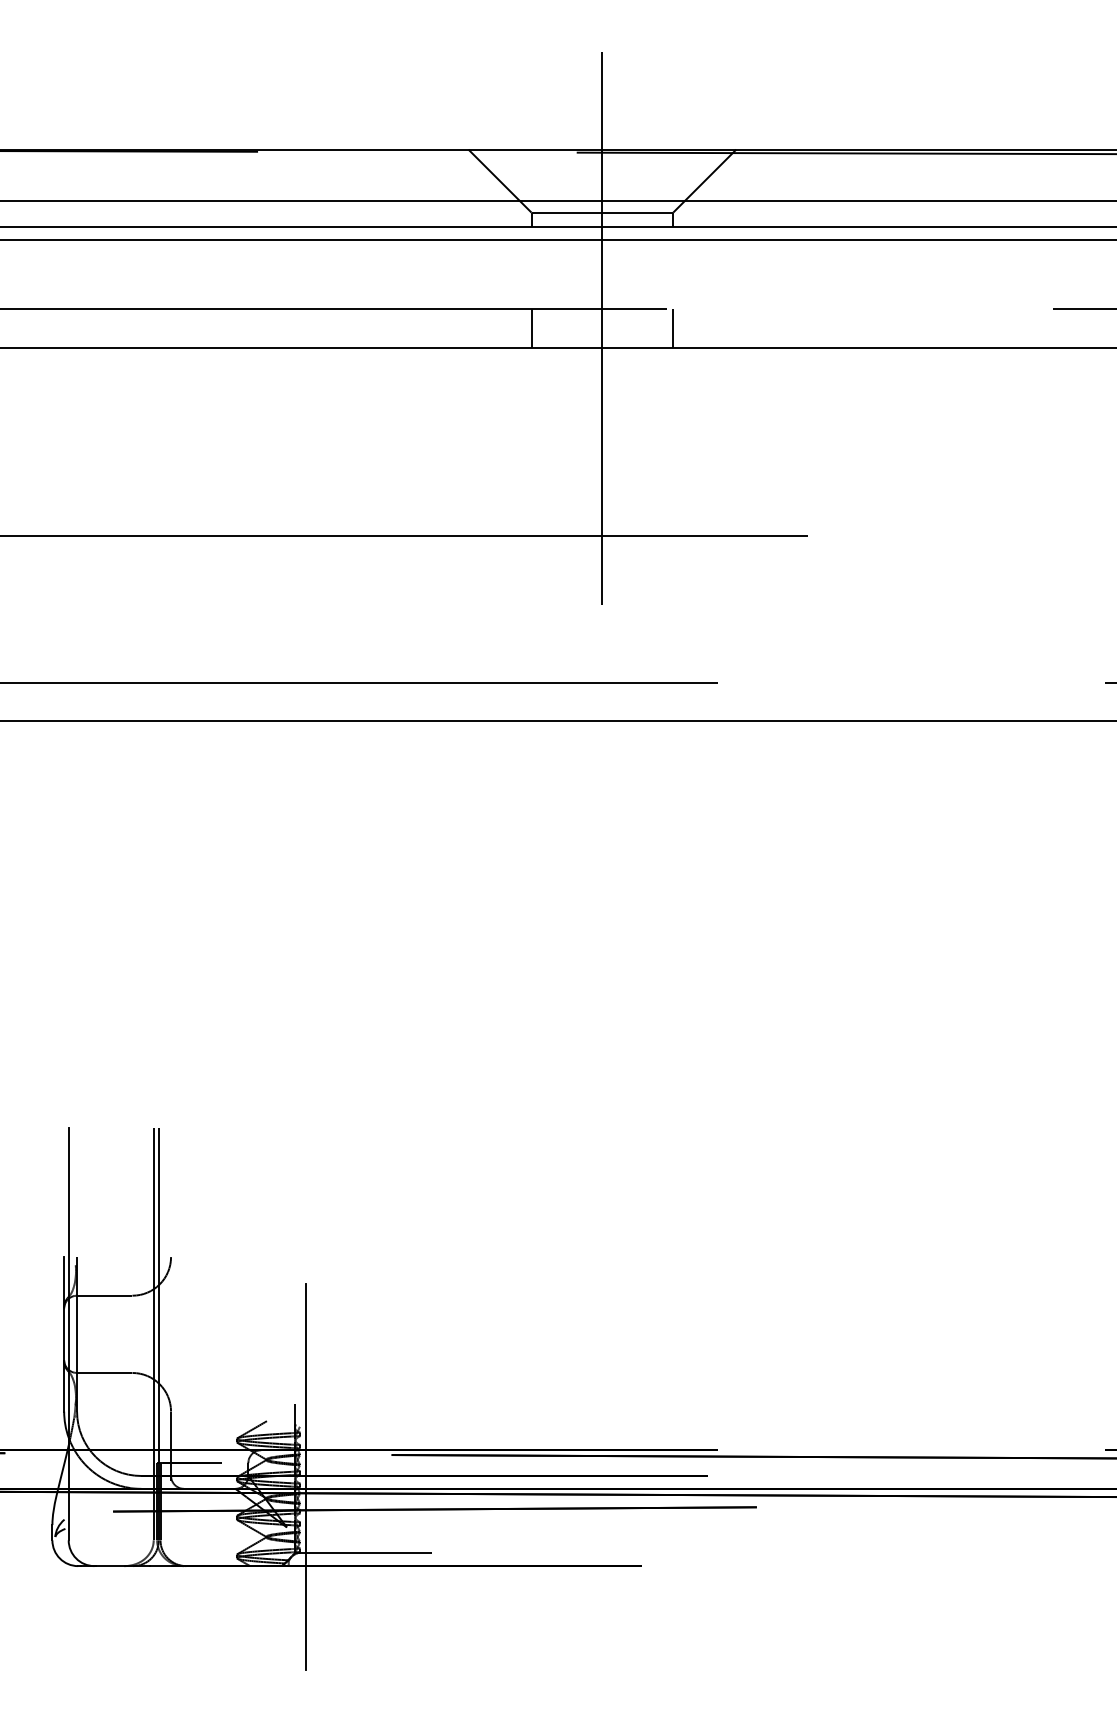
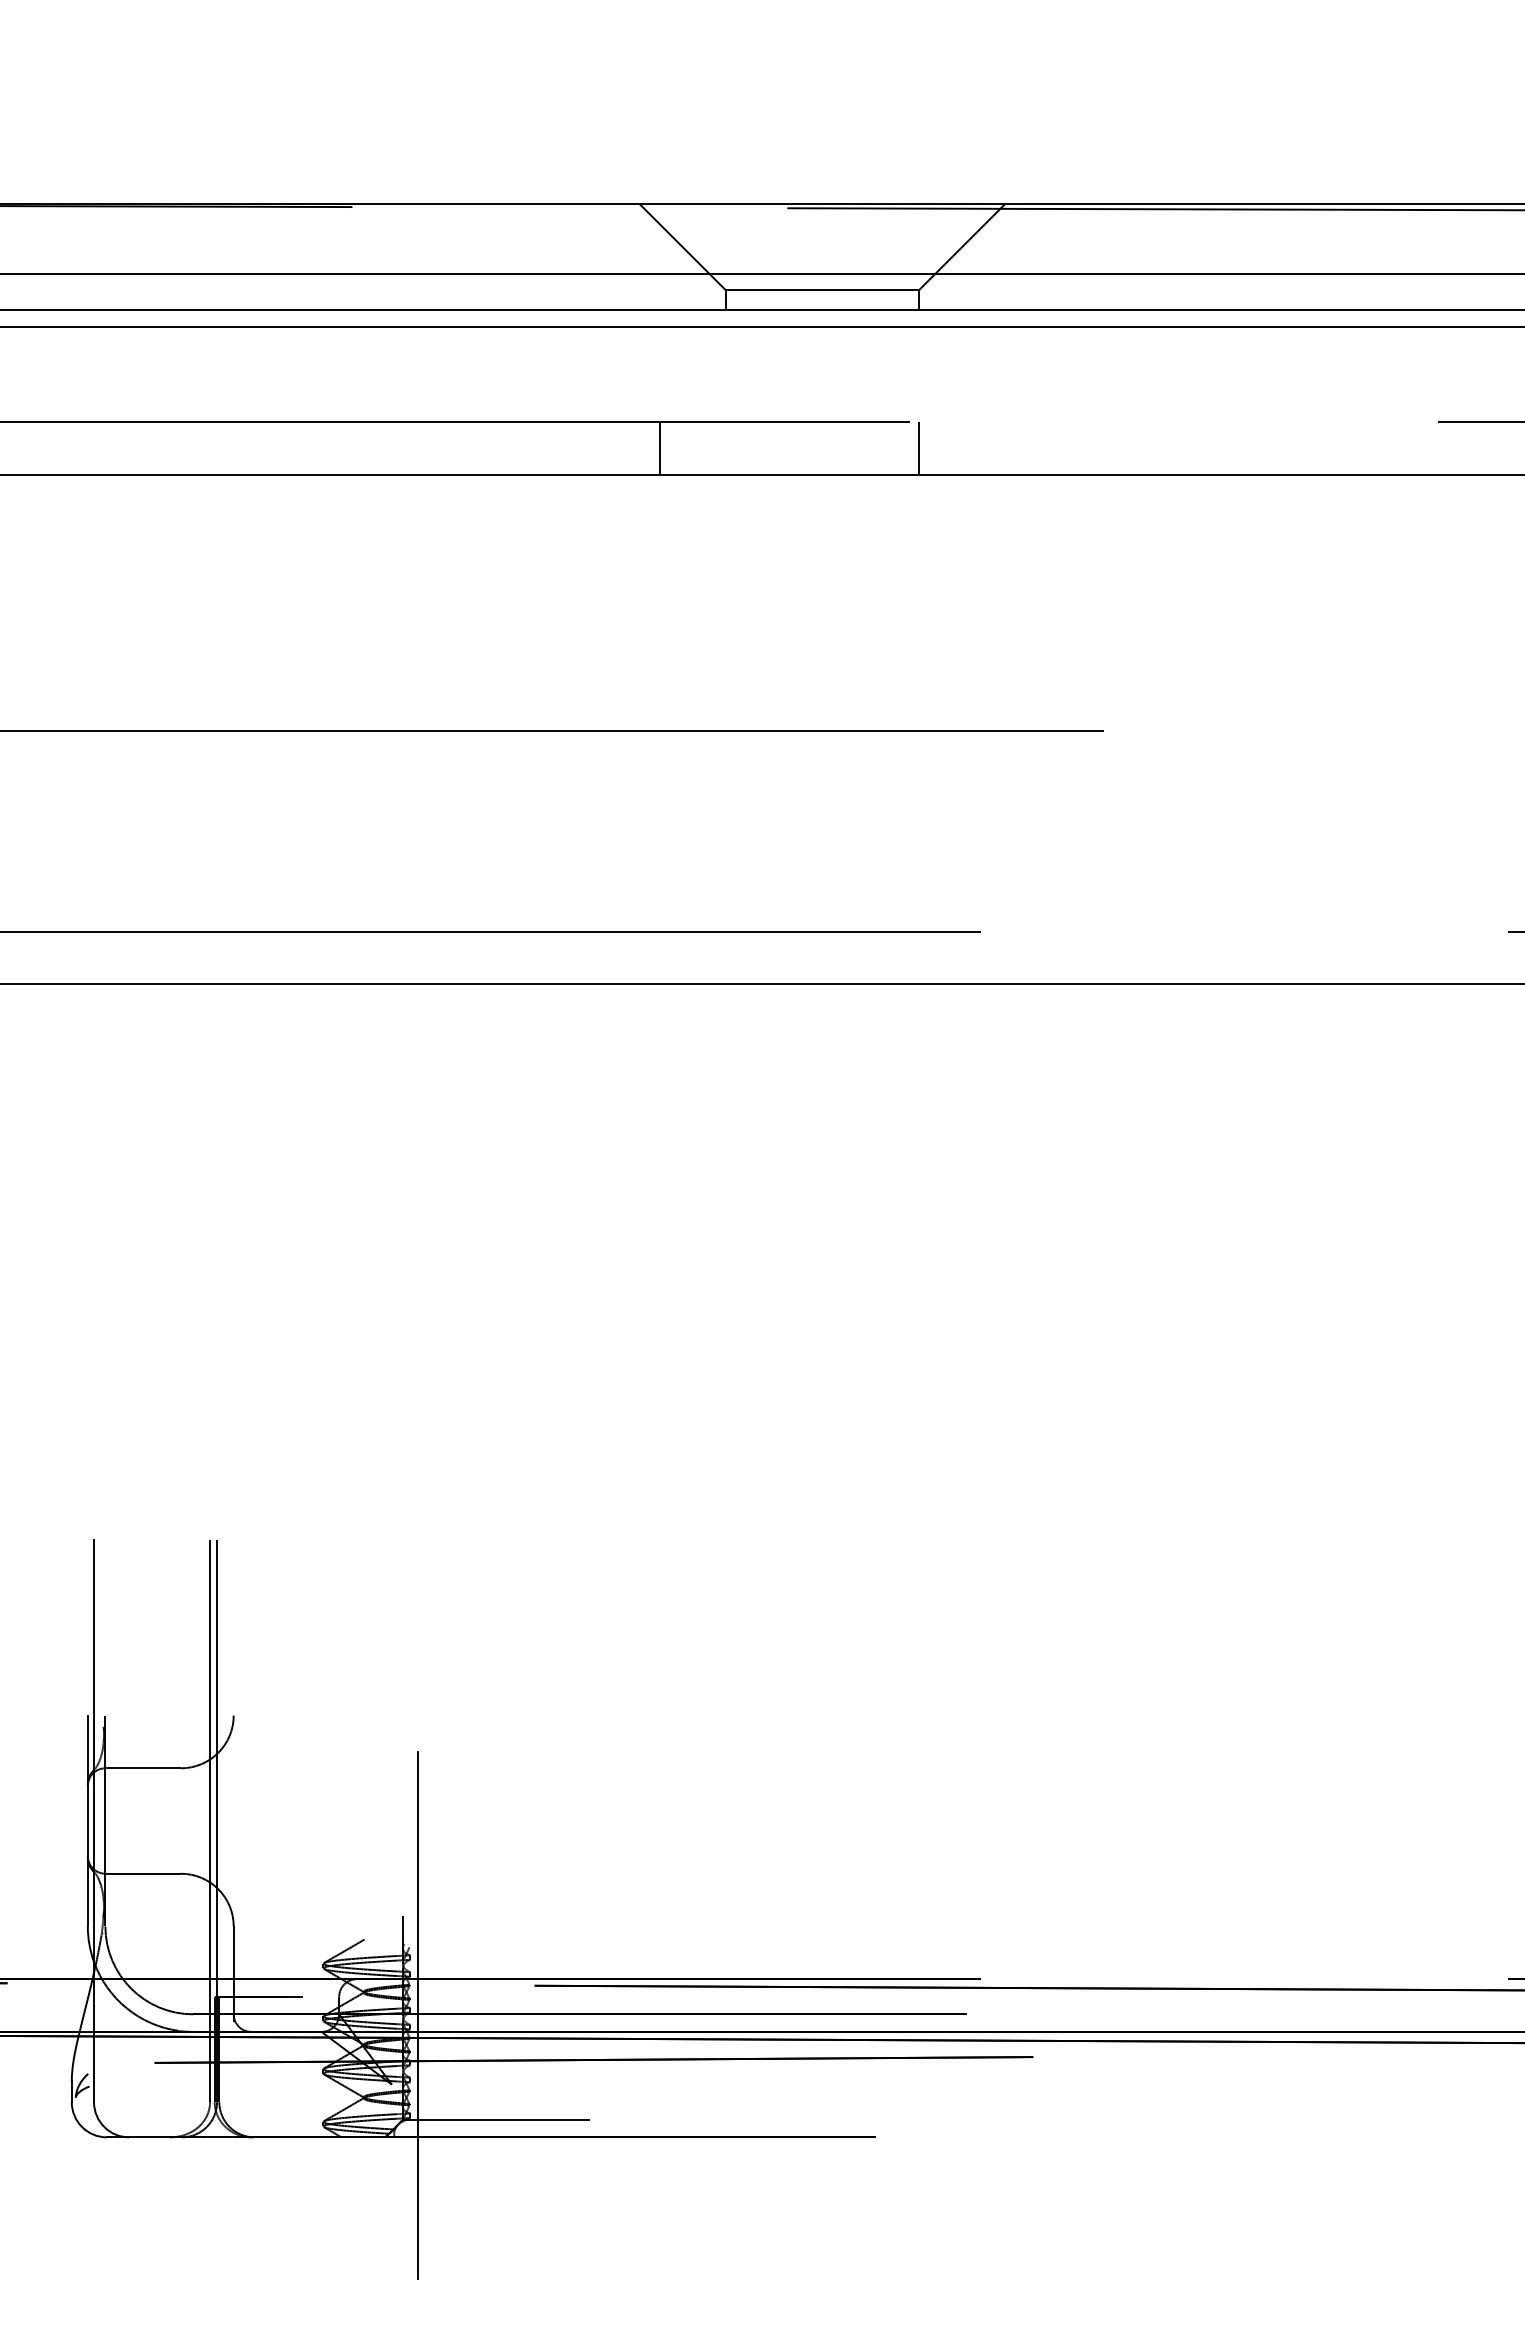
line: (531, 327) -> (659, 447), moved
line: (602, 328) -> (822, 448), removed

